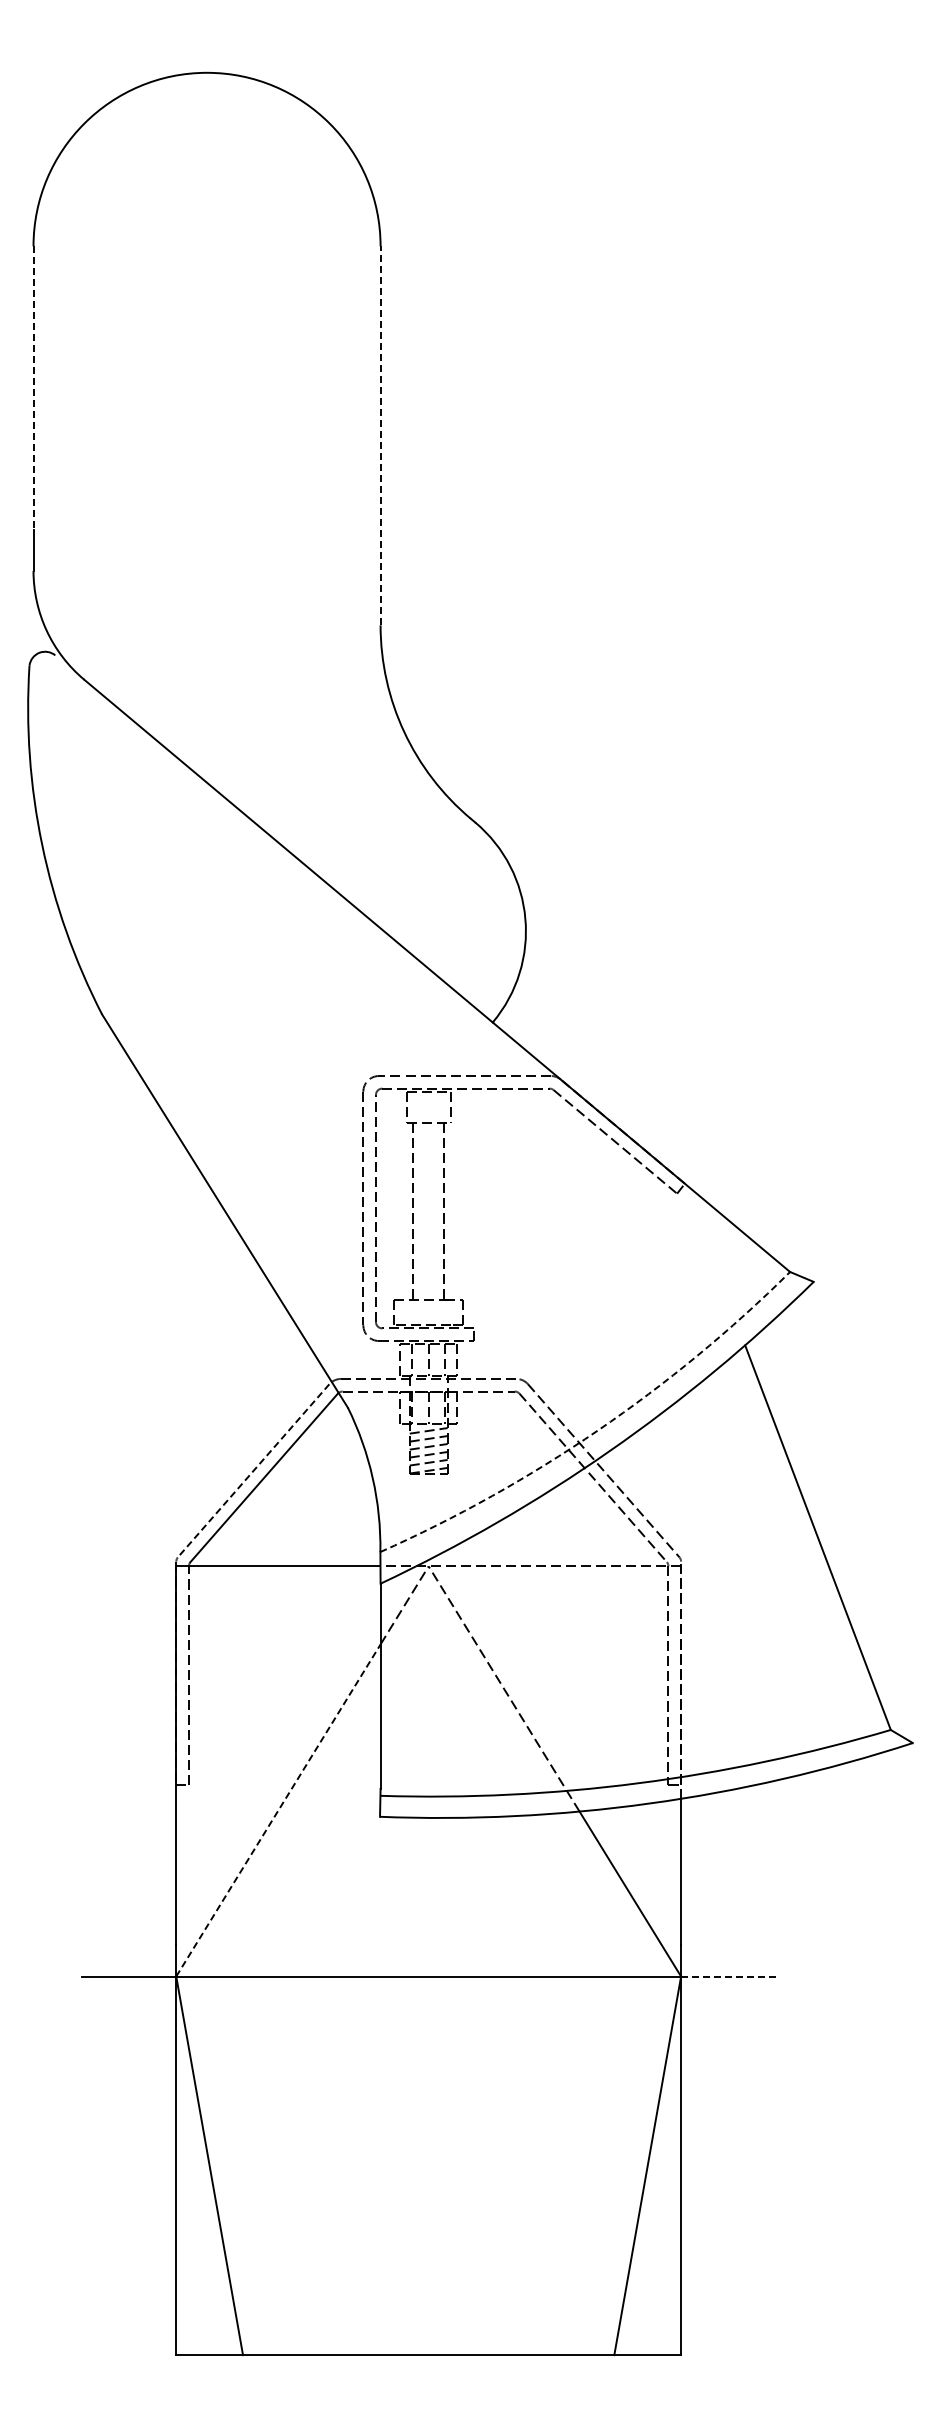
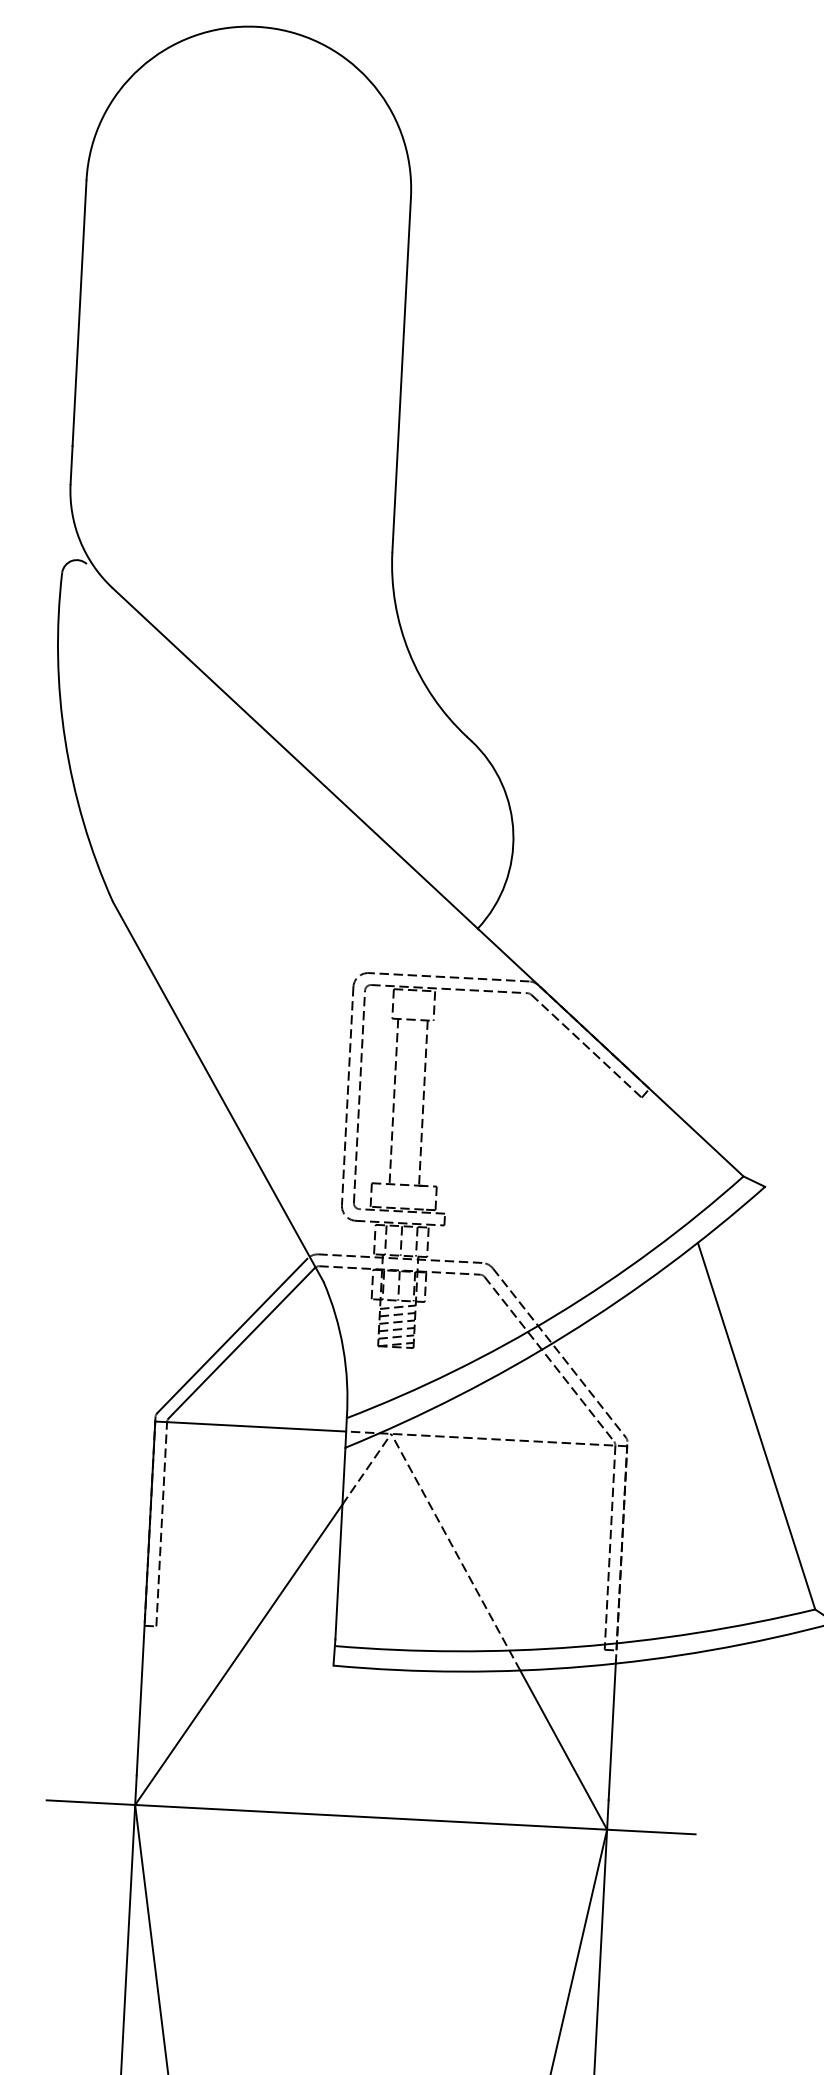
line: (33, 388) -> (79, 313), dashed -> solid
line: (380, 435) -> (401, 374), dashed -> solid
arc: (597, 1430) -> (555, 1315), dashed -> solid
line: (253, 1471) -> (232, 1336), dashed -> solid
line: (278, 1810) -> (238, 1654), dashed -> solid
line: (728, 1976) -> (651, 1832), dashed -> solid

